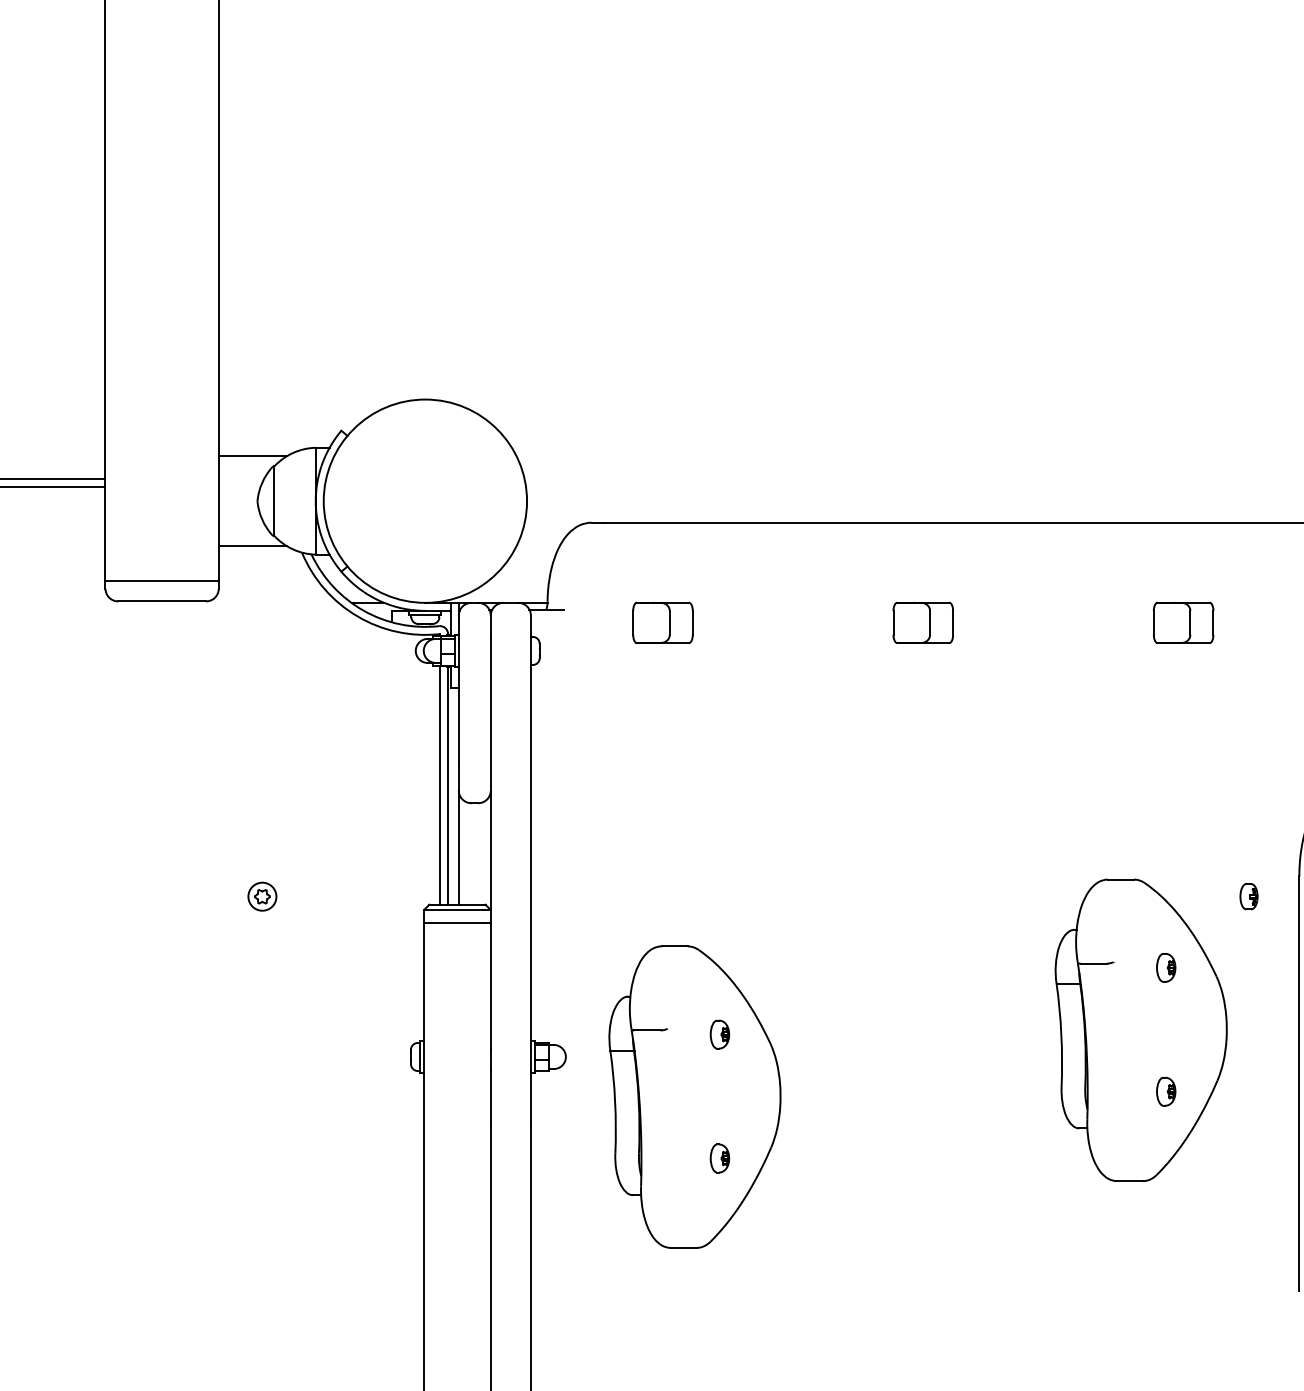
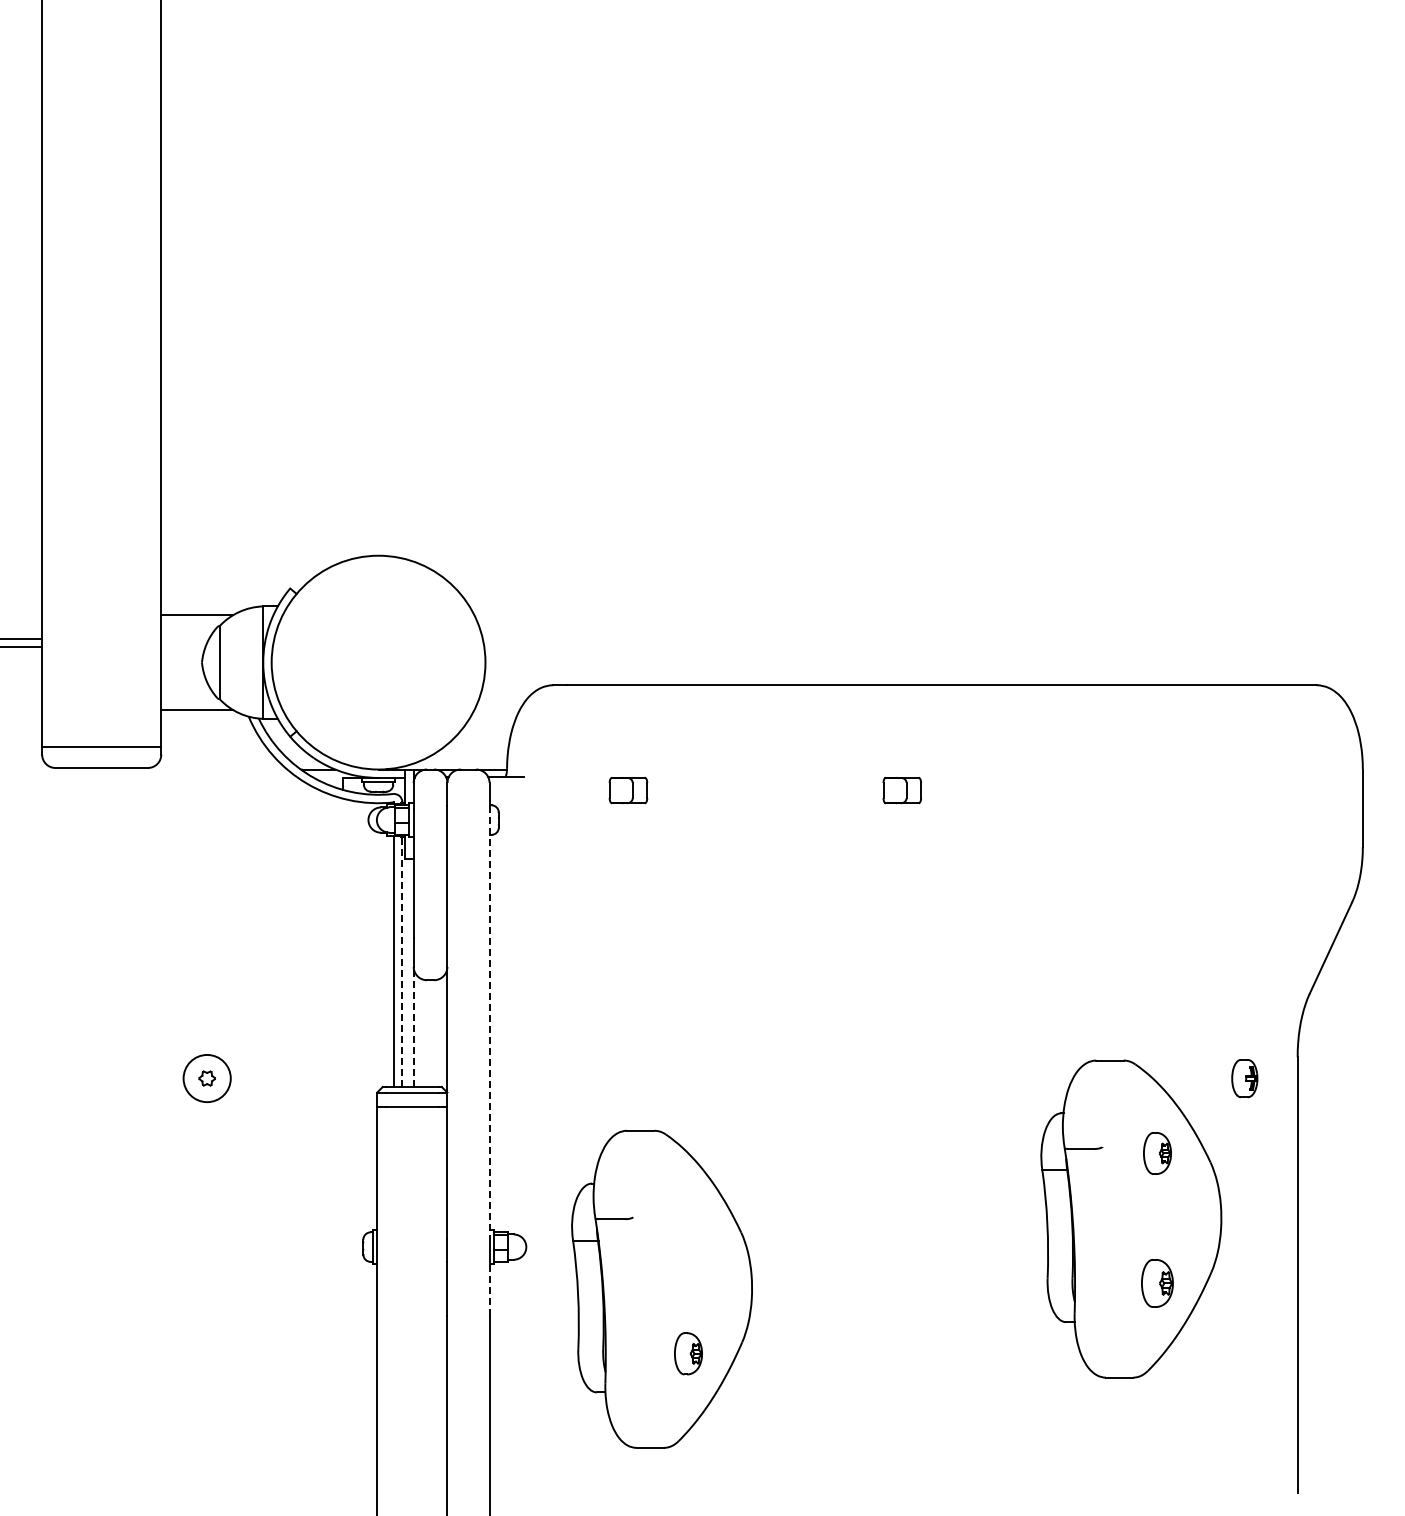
part: (663, 622) -> (628, 790), size x0.6
part: (923, 622) -> (902, 790), size x0.6
part: (1183, 622) -> (1175, 790), removed
line: (448, 785) -> (402, 961), solid -> dashed
line: (530, 843) -> (489, 1022), solid -> dashed
line: (458, 847) -> (413, 1026), solid -> dashed
circle: (261, 896) -> (206, 1078), size x1.6
part: (1248, 896) -> (1244, 1078), size x1.4
part: (1166, 967) -> (1157, 1152), size x1.4
part: (719, 1034) -> (687, 1223), removed
part: (1166, 1091) -> (1157, 1283), size x1.6
line: (530, 1096) -> (489, 1288), solid -> dashed
part: (719, 1158) -> (687, 1353), size x1.4

